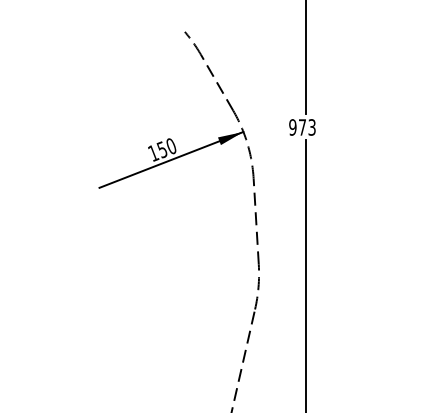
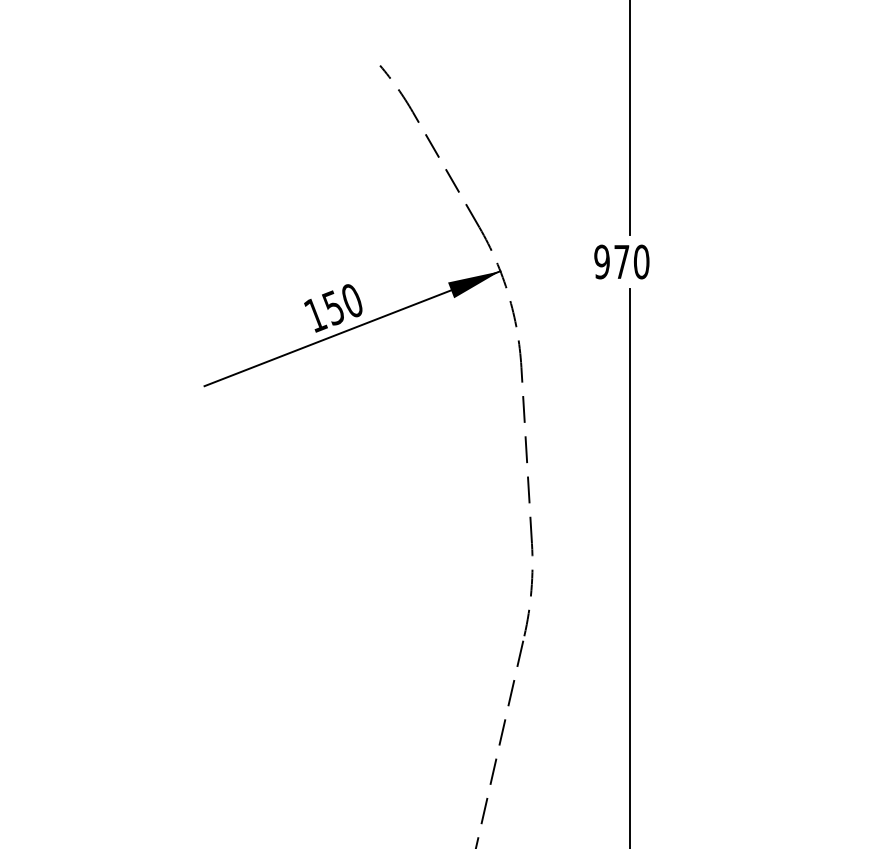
text: (311, 127) -> (640, 262), 973 -> 970

